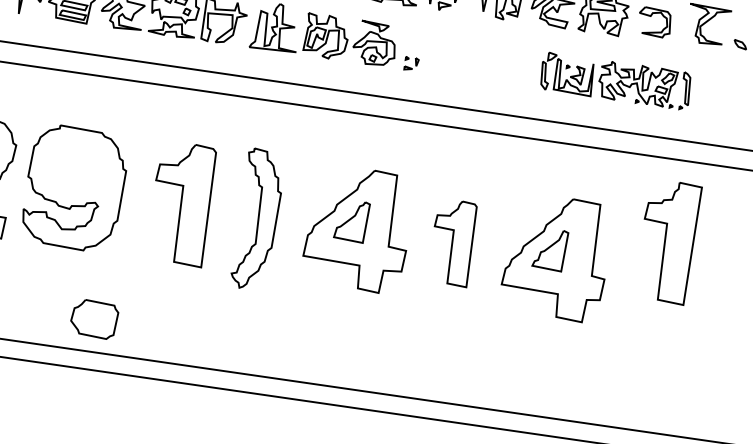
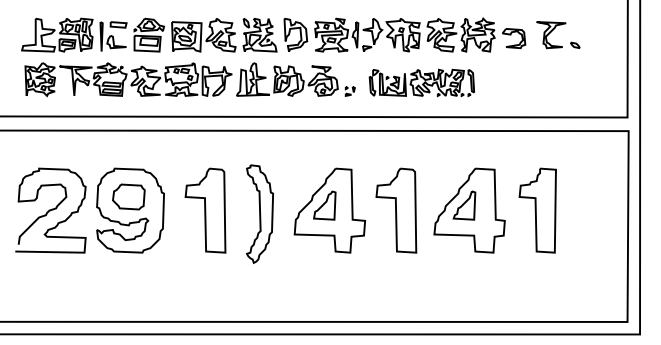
part: (615, 80) -> (421, 82), moved
part: (667, 241) -> (537, 210), moved
part: (452, 242) -> (396, 210), size x1.43
part: (93, 318) -> (128, 196), moved

